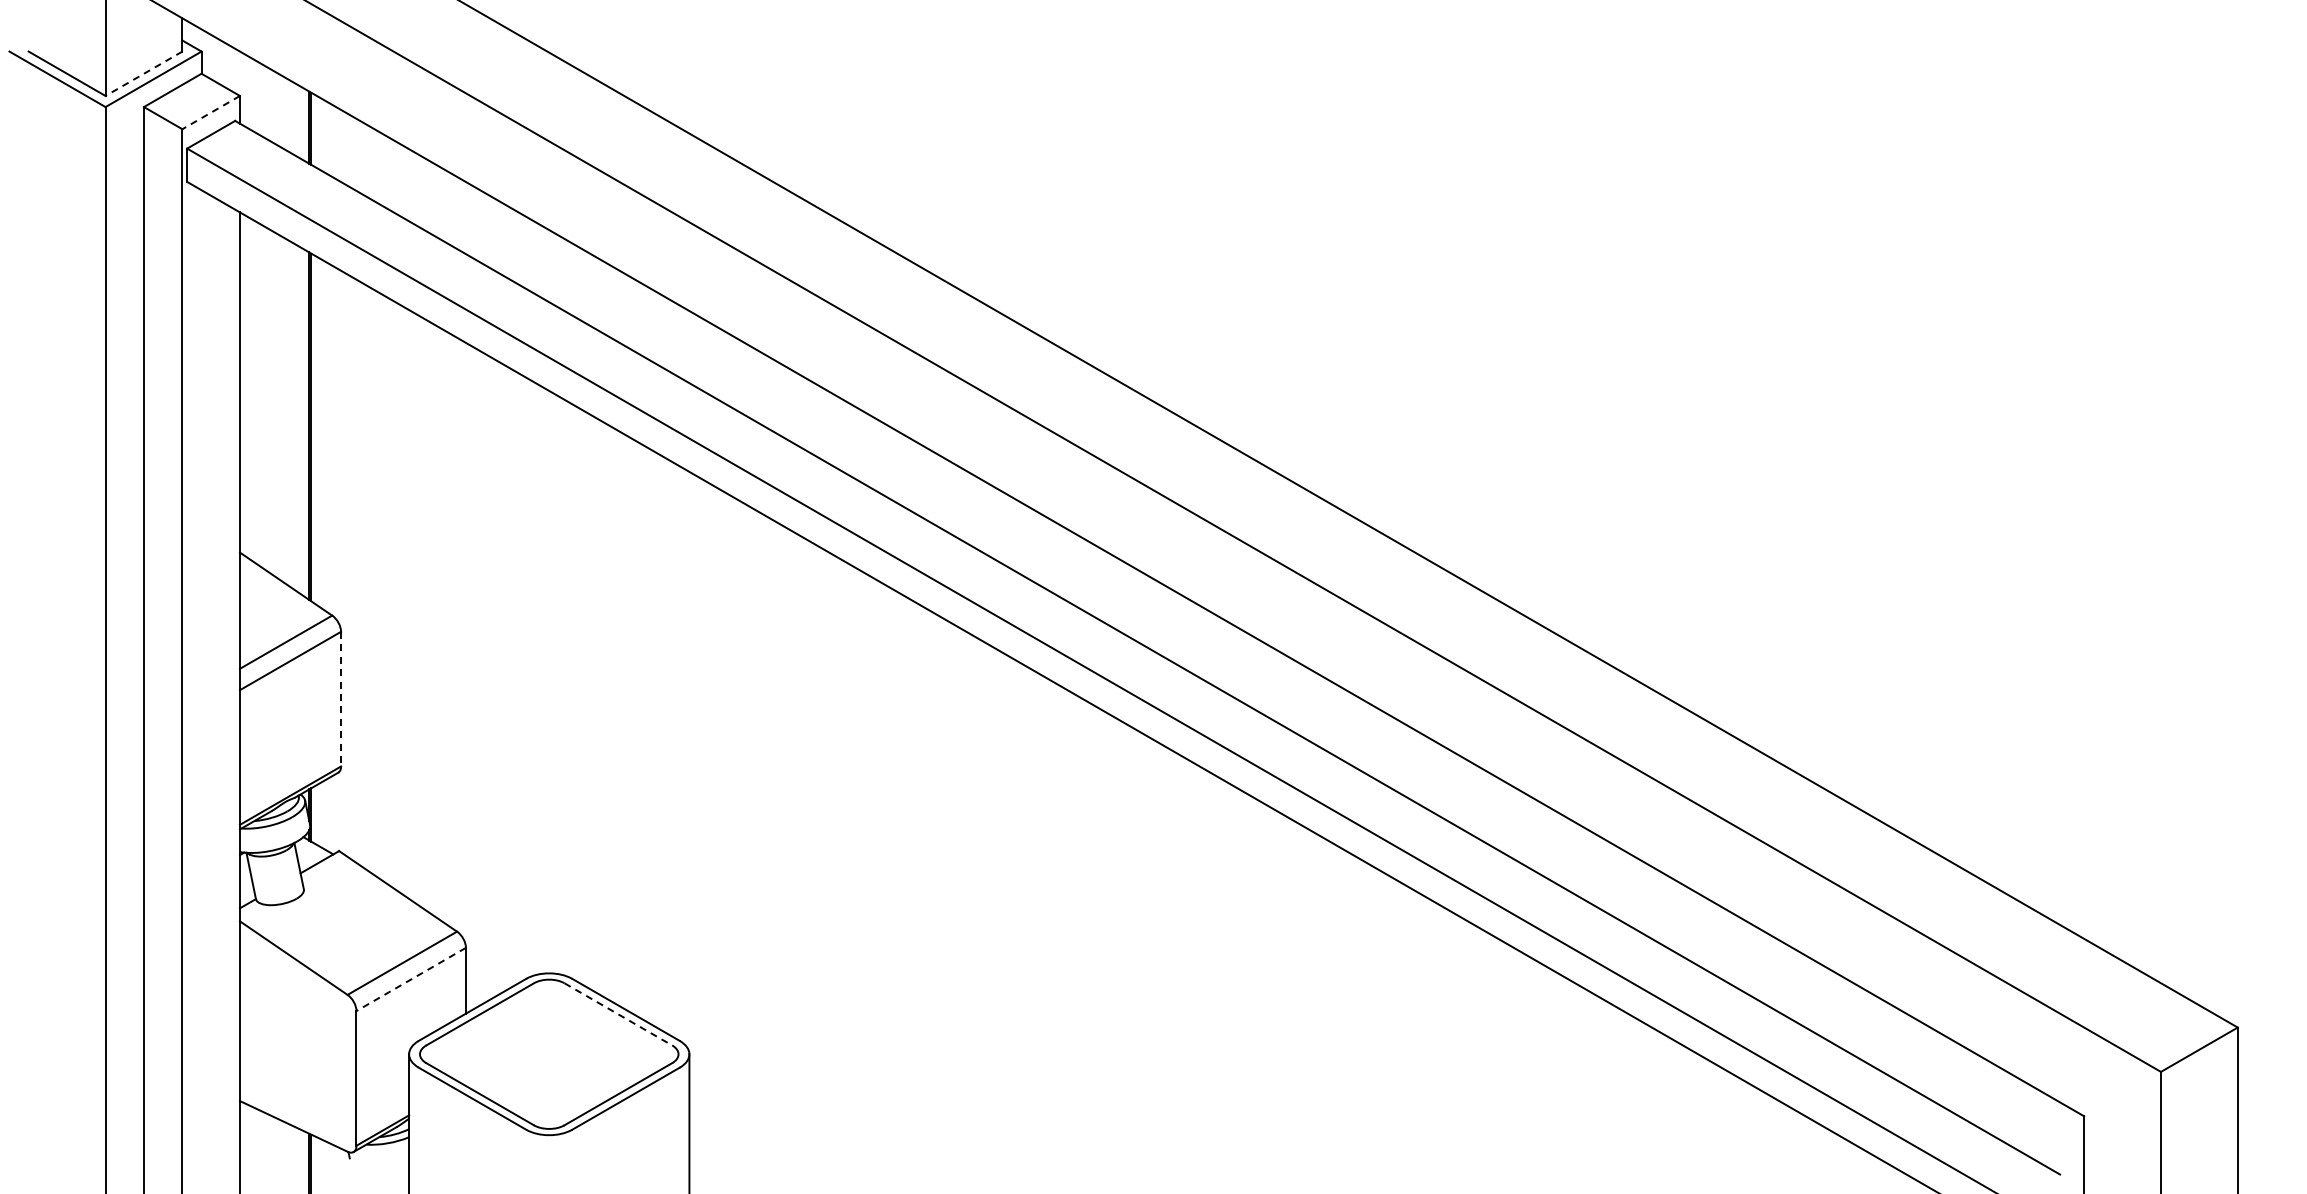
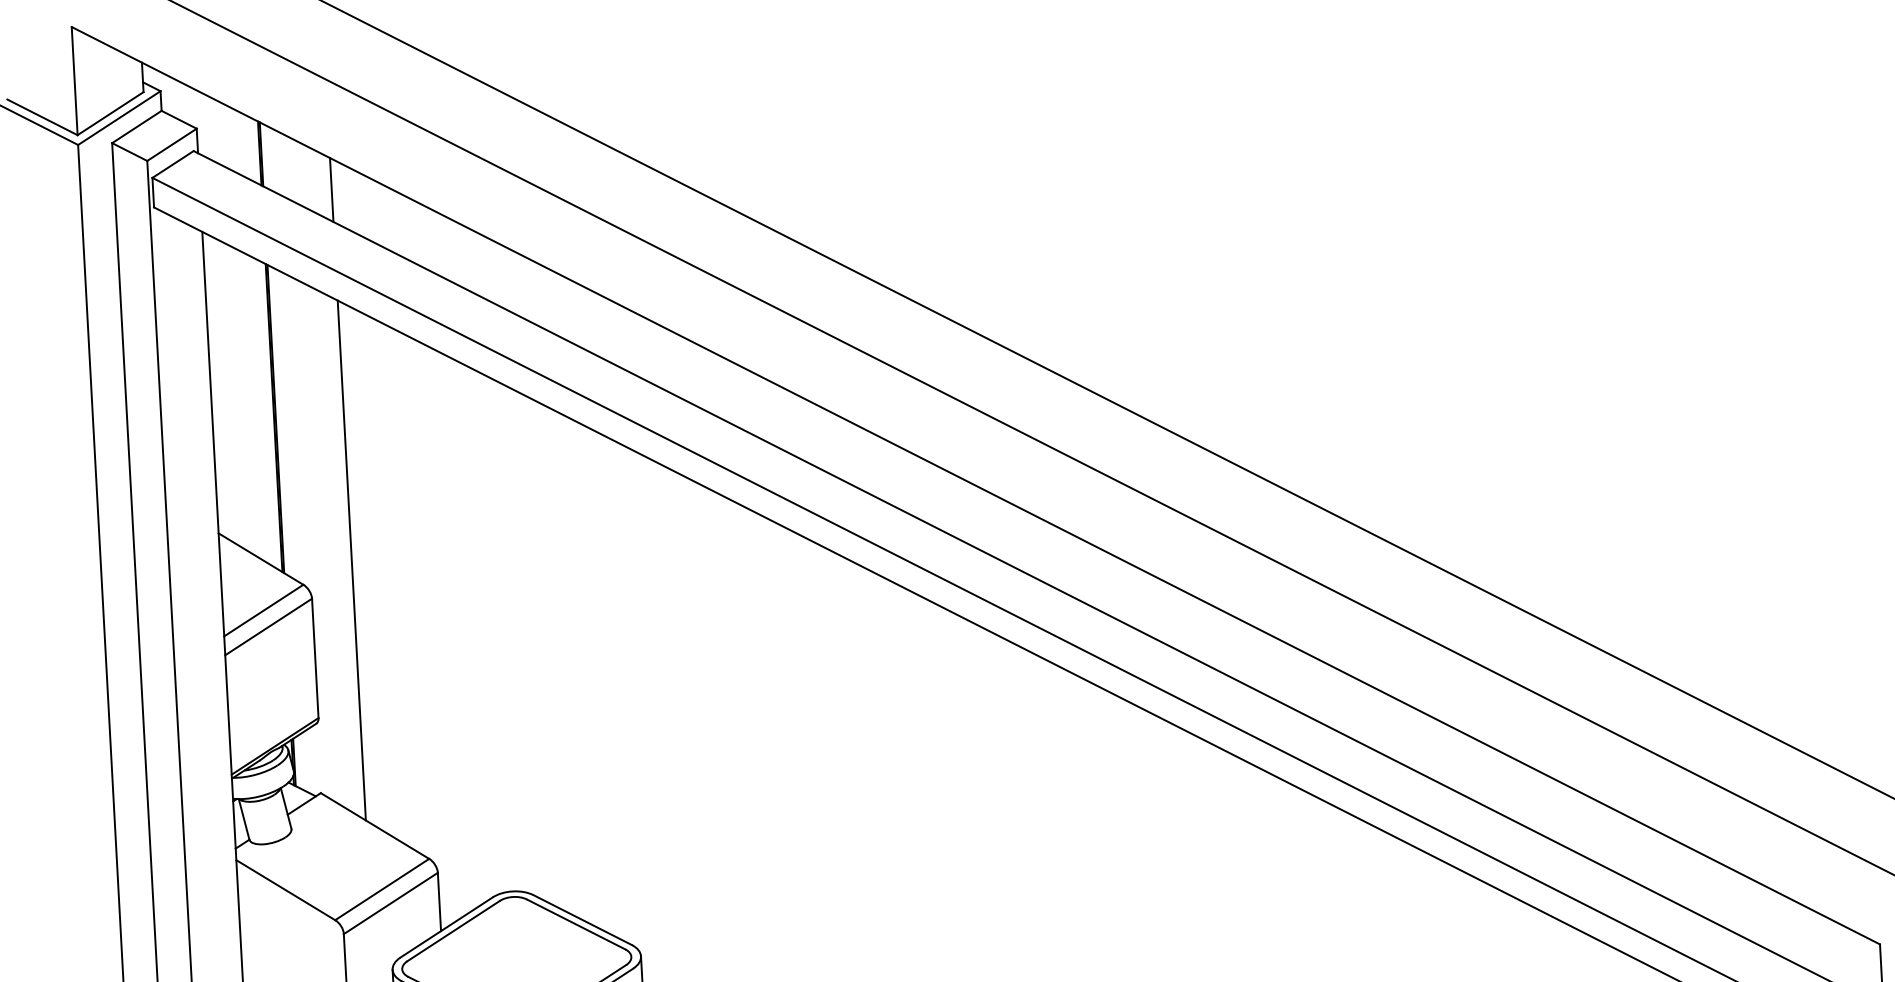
line: (143, 74) -> (110, 114), dashed -> solid
line: (210, 112) -> (171, 144), dashed -> solid
line: (388, 173) -> (332, 190), added
line: (388, 590) -> (352, 559), added
line: (341, 699) -> (315, 658), dashed -> solid
line: (410, 979) -> (390, 903), dashed -> solid
line: (618, 1014) -> (576, 924), dashed -> solid

